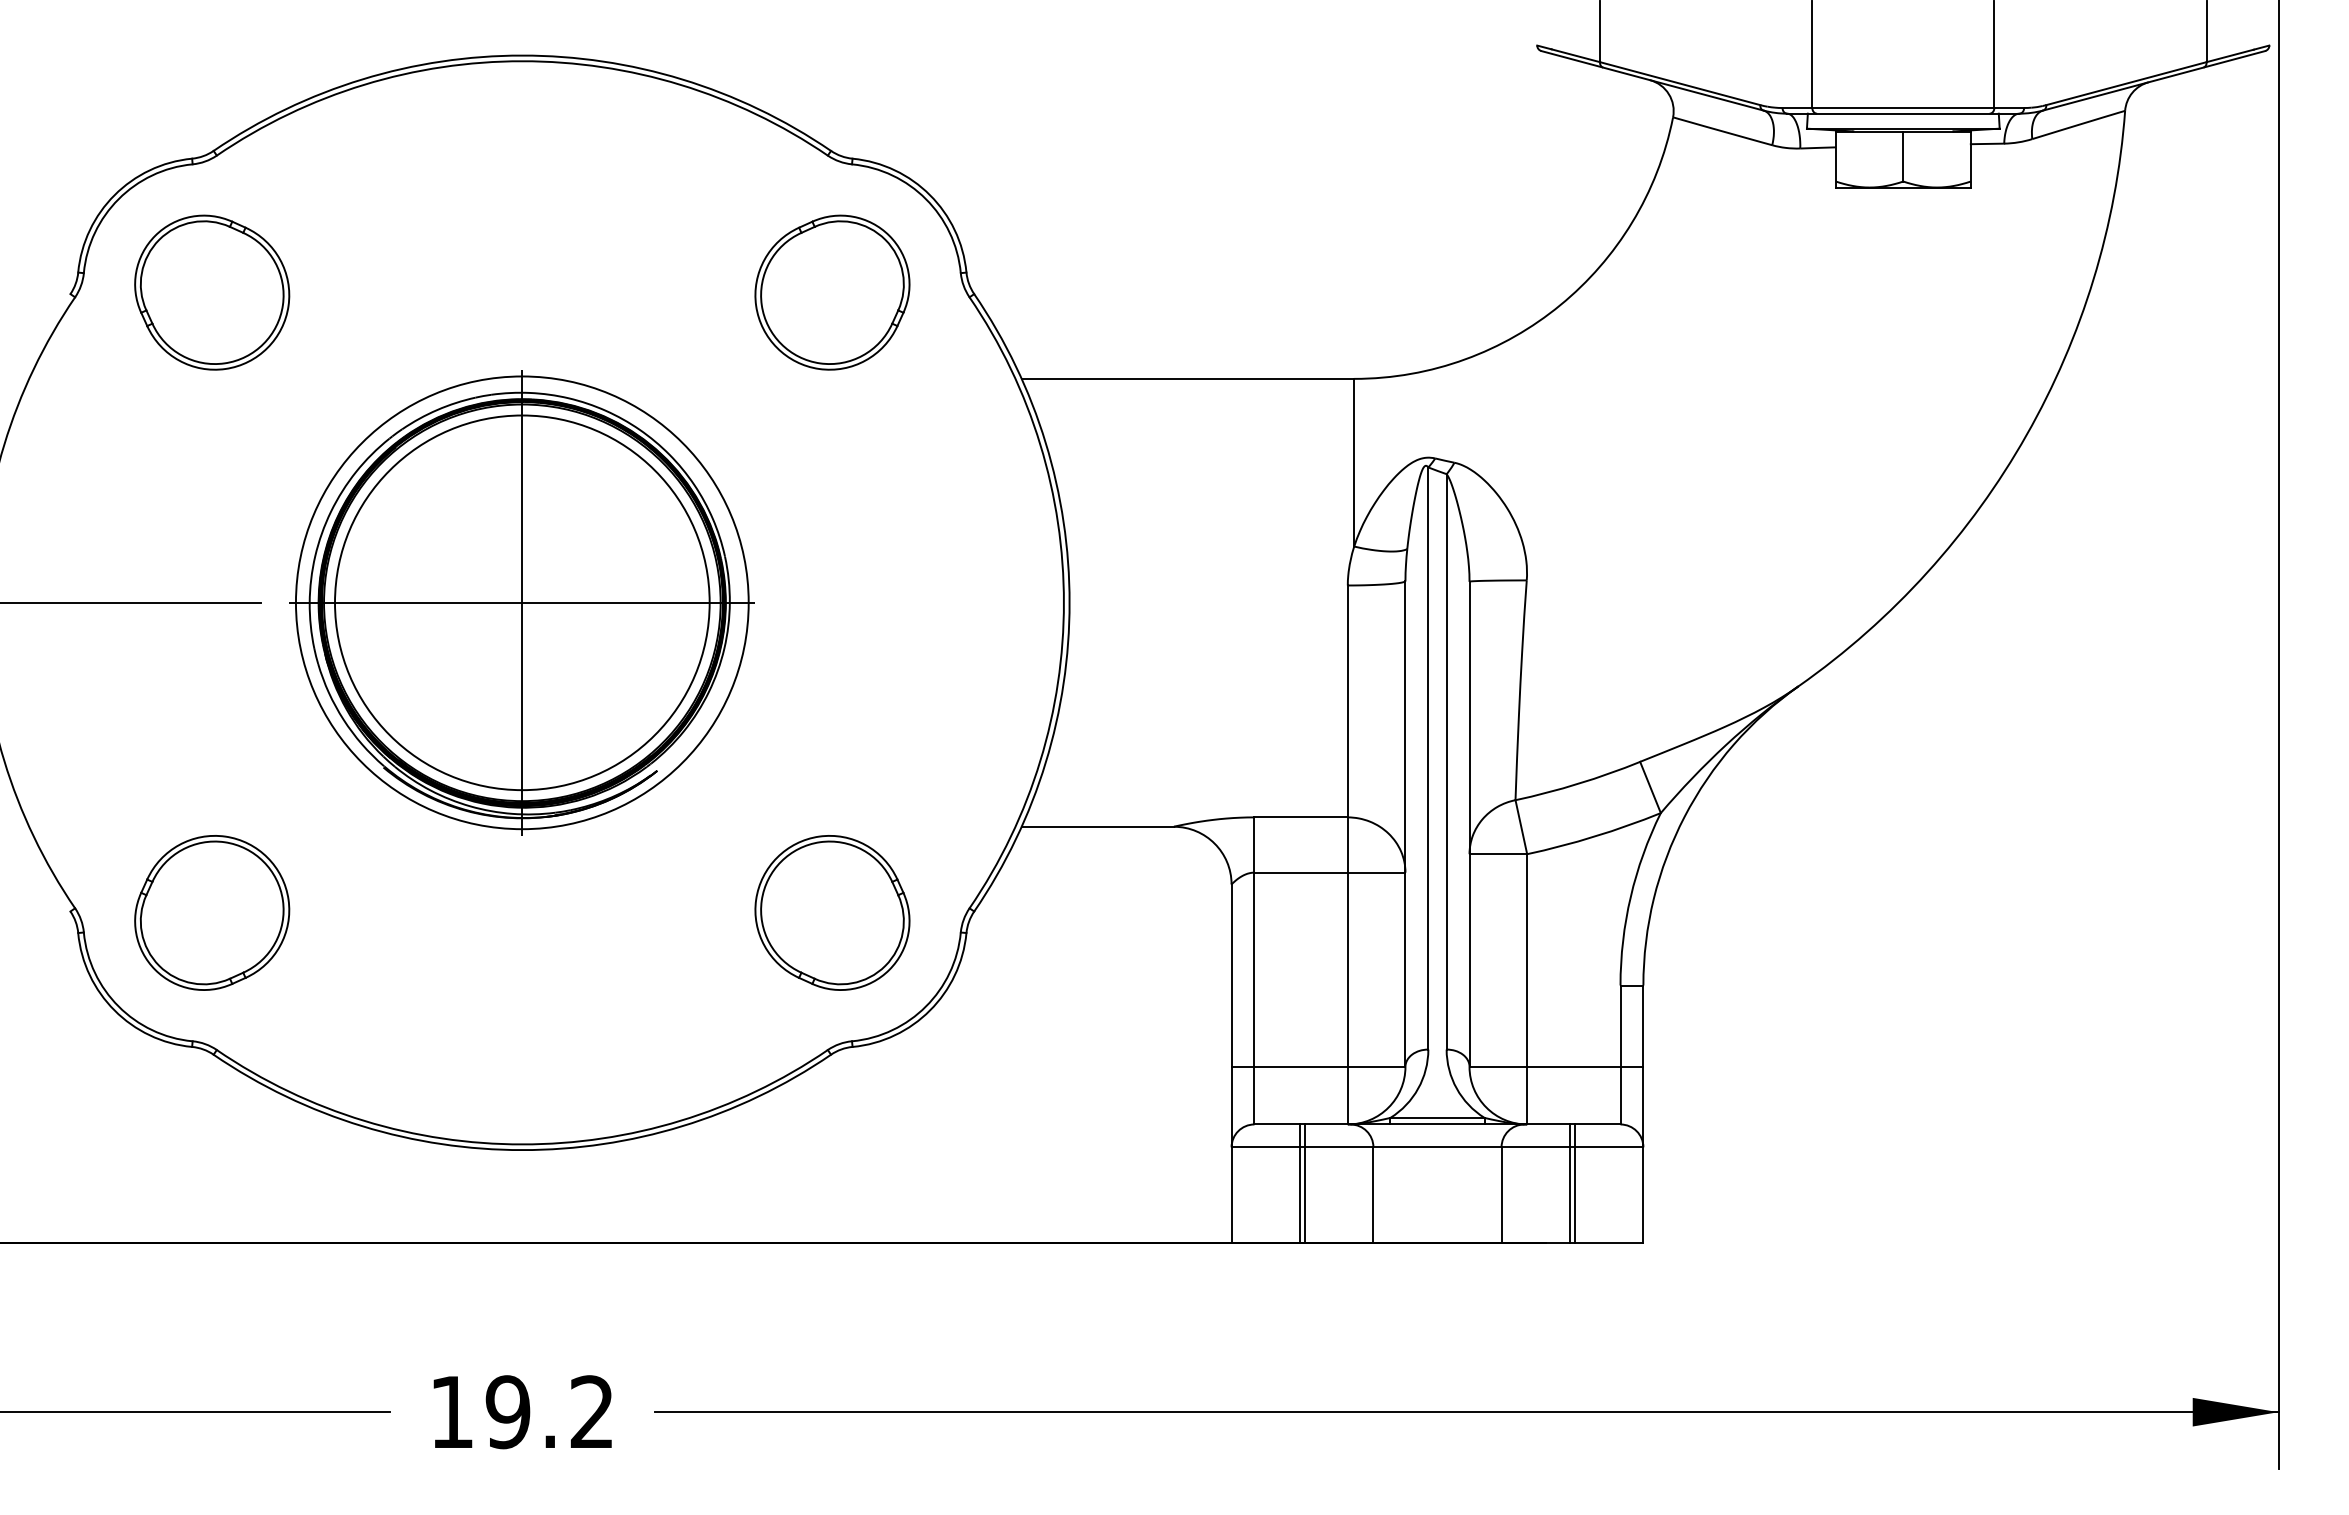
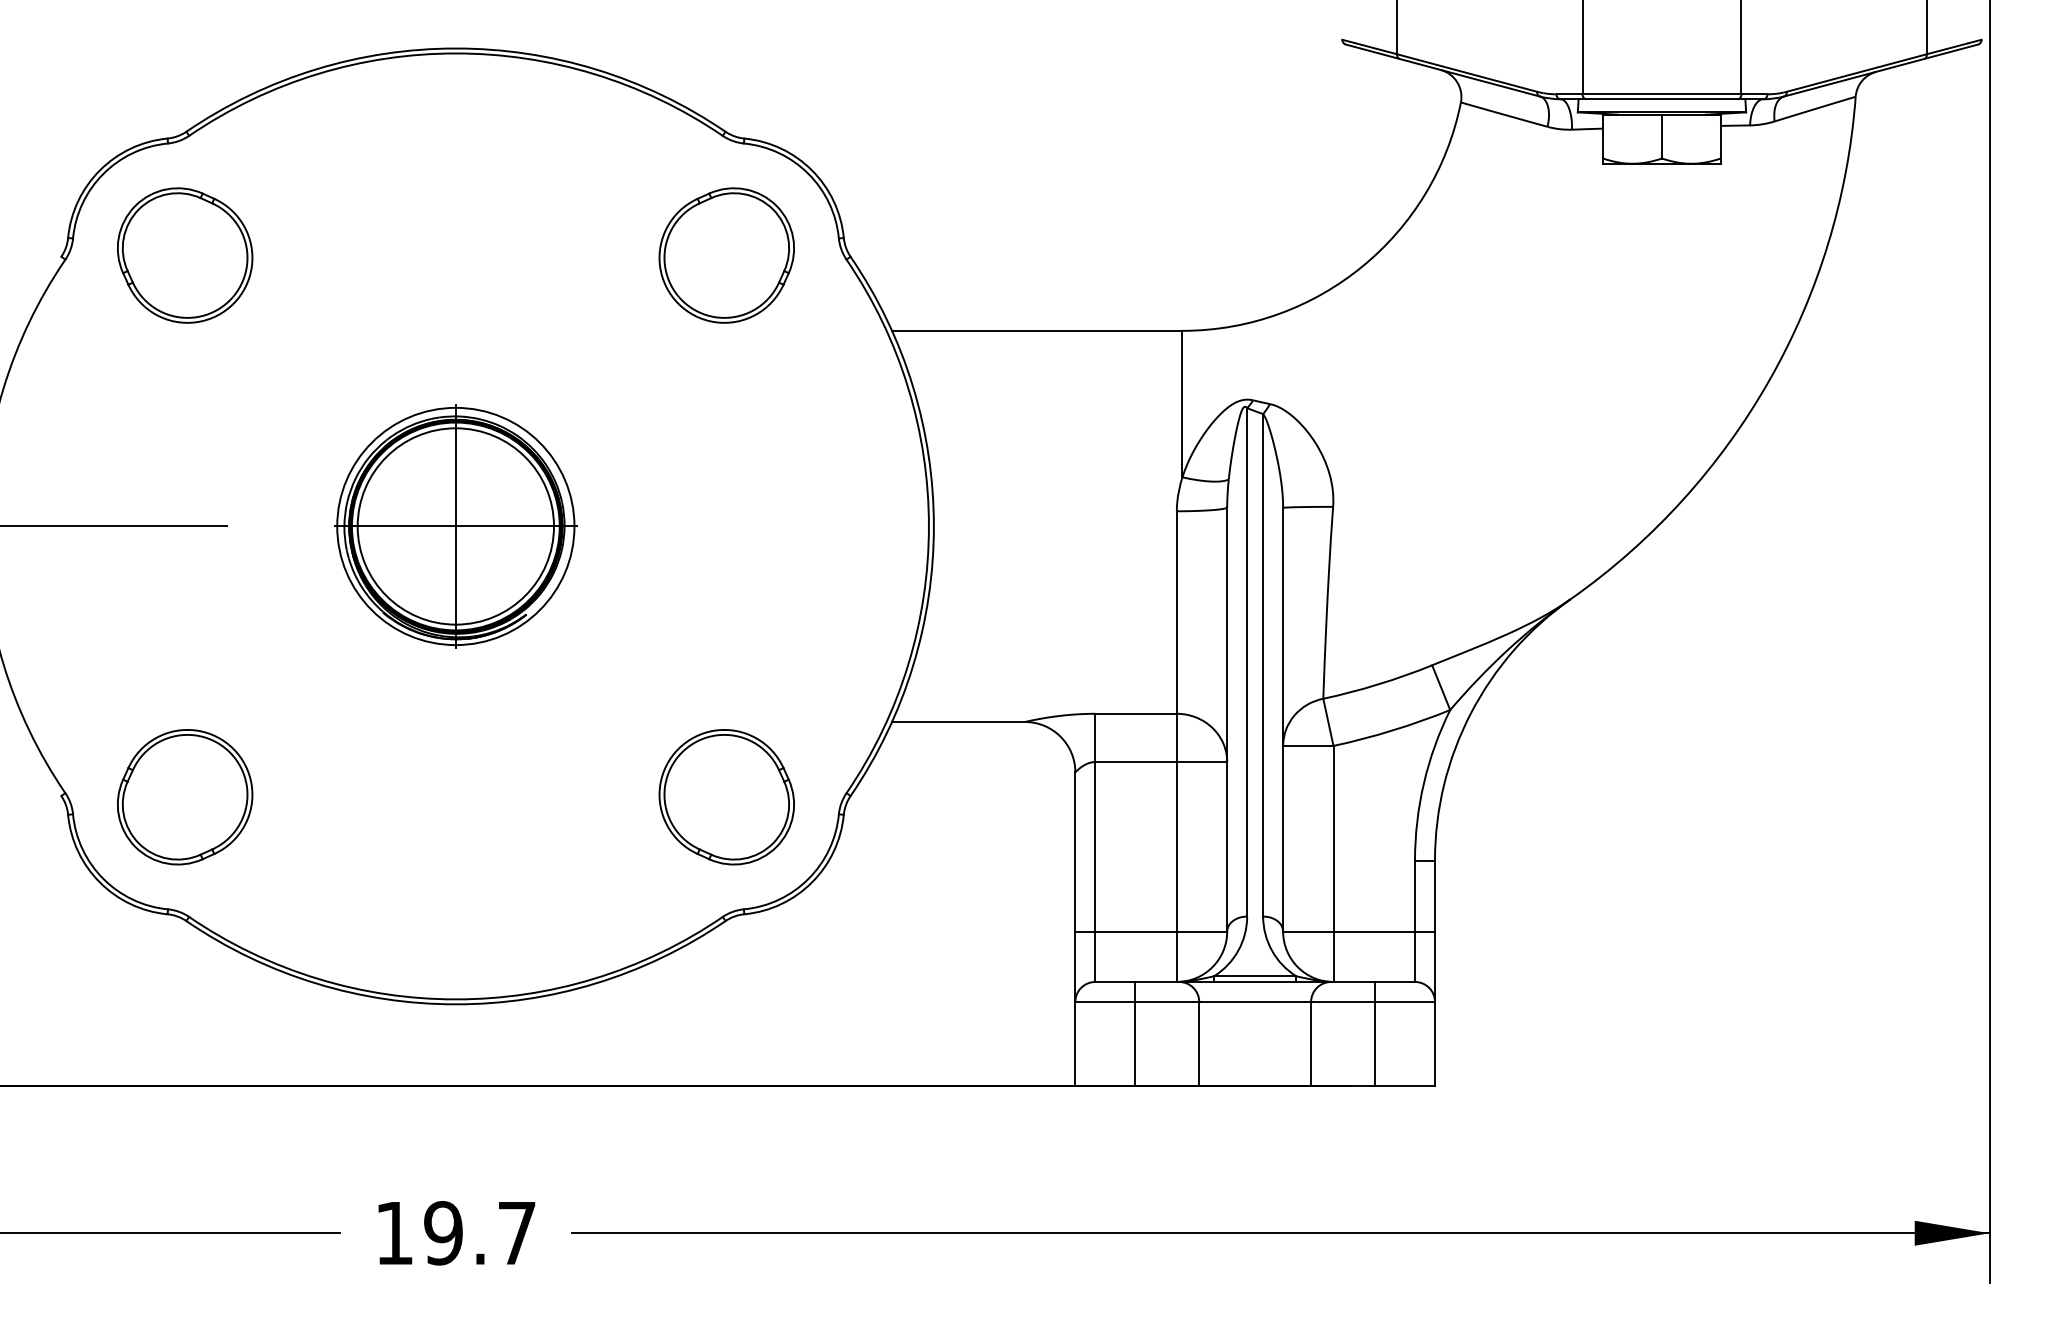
part: (521, 602) -> (455, 526), size x0.6
line: (1304, 1183) -> (1139, 1033), removed
line: (1570, 1183) -> (1371, 1033), removed
text: (591, 1411) -> (516, 1232), 19.2 -> 19.7

